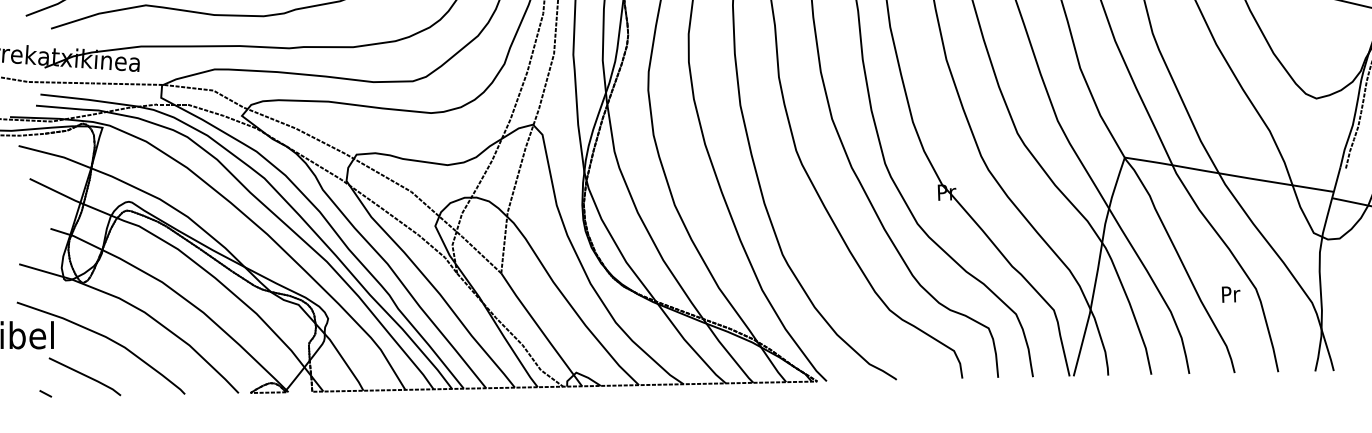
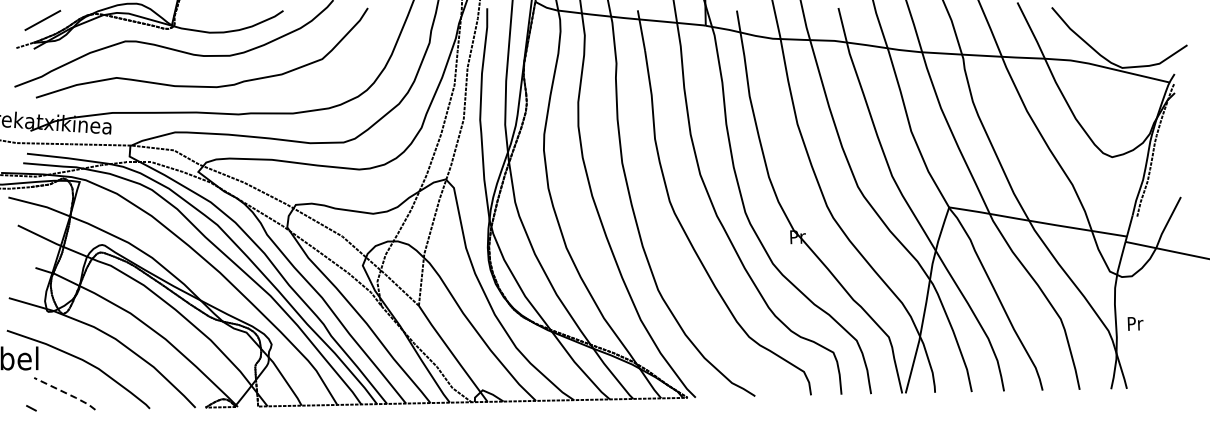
text: (1230, 294) -> (1135, 323), moved
line: (86, 376) -> (66, 393), solid -> dashed

